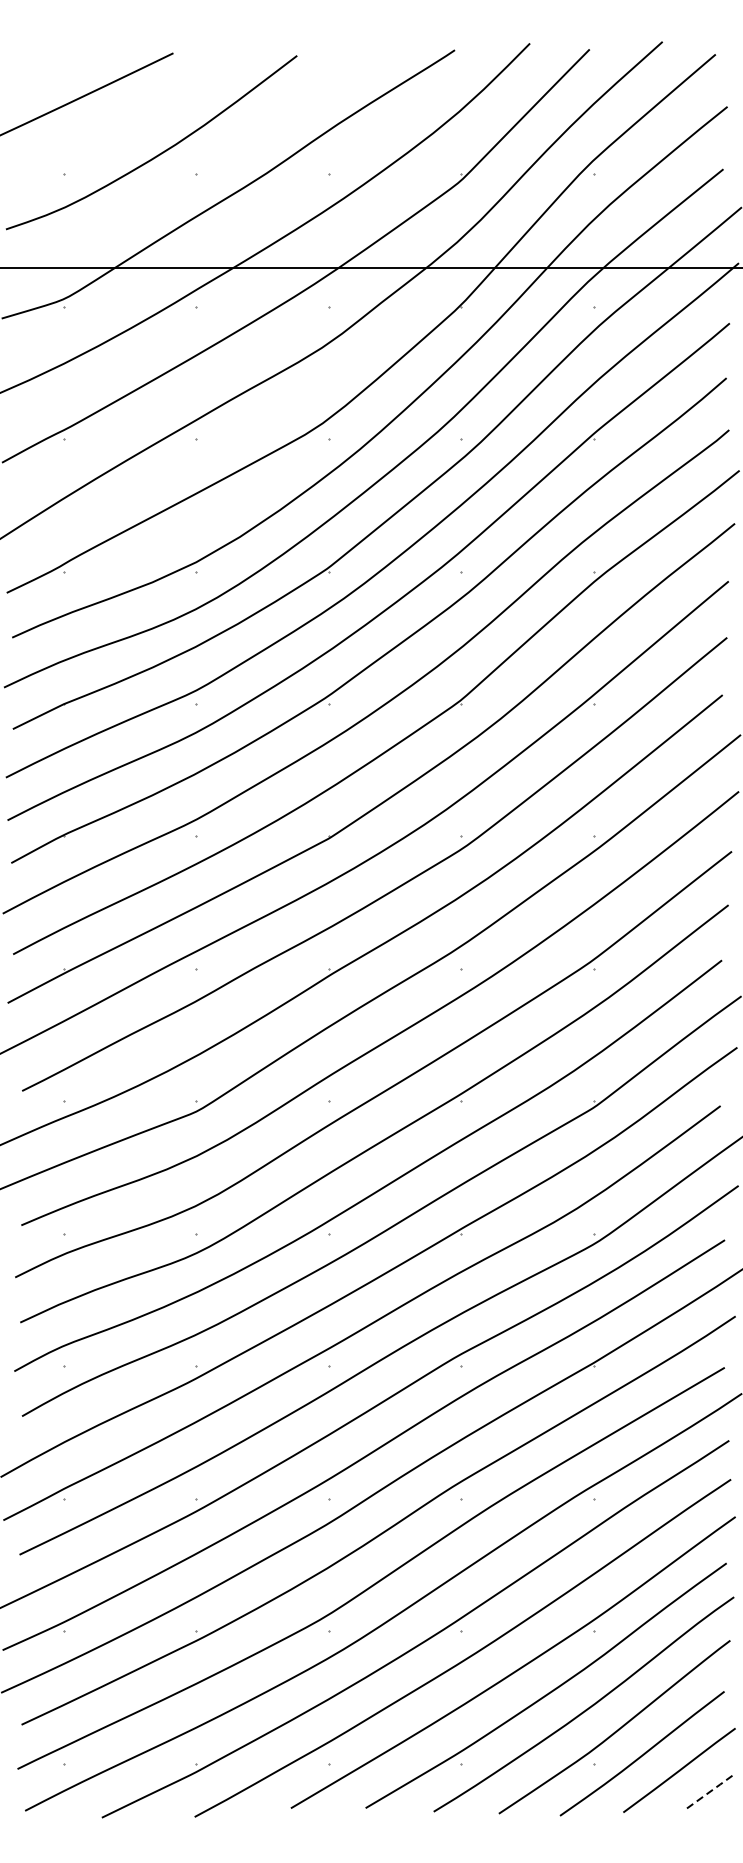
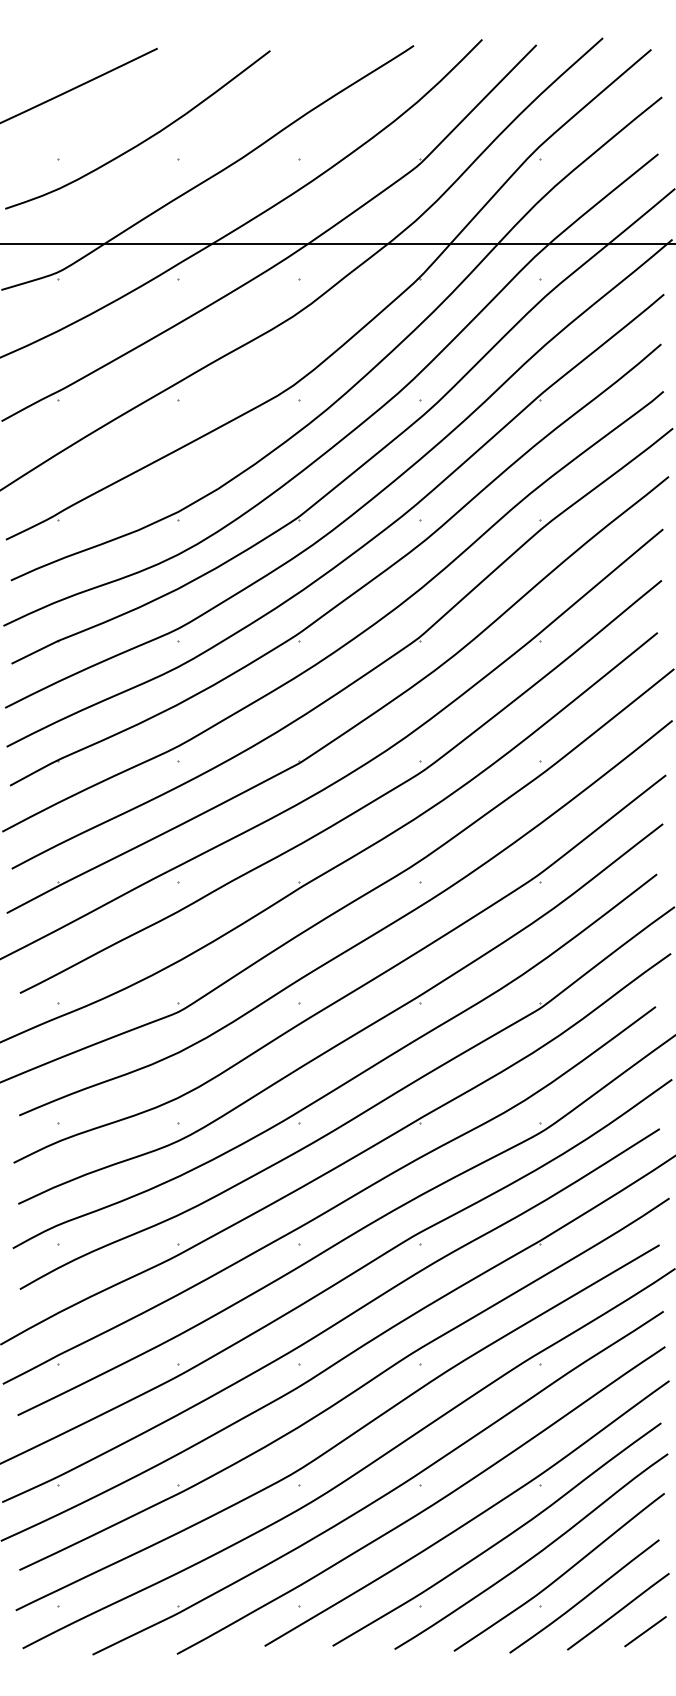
line: (709, 1792) -> (645, 1631), dashed -> solid

